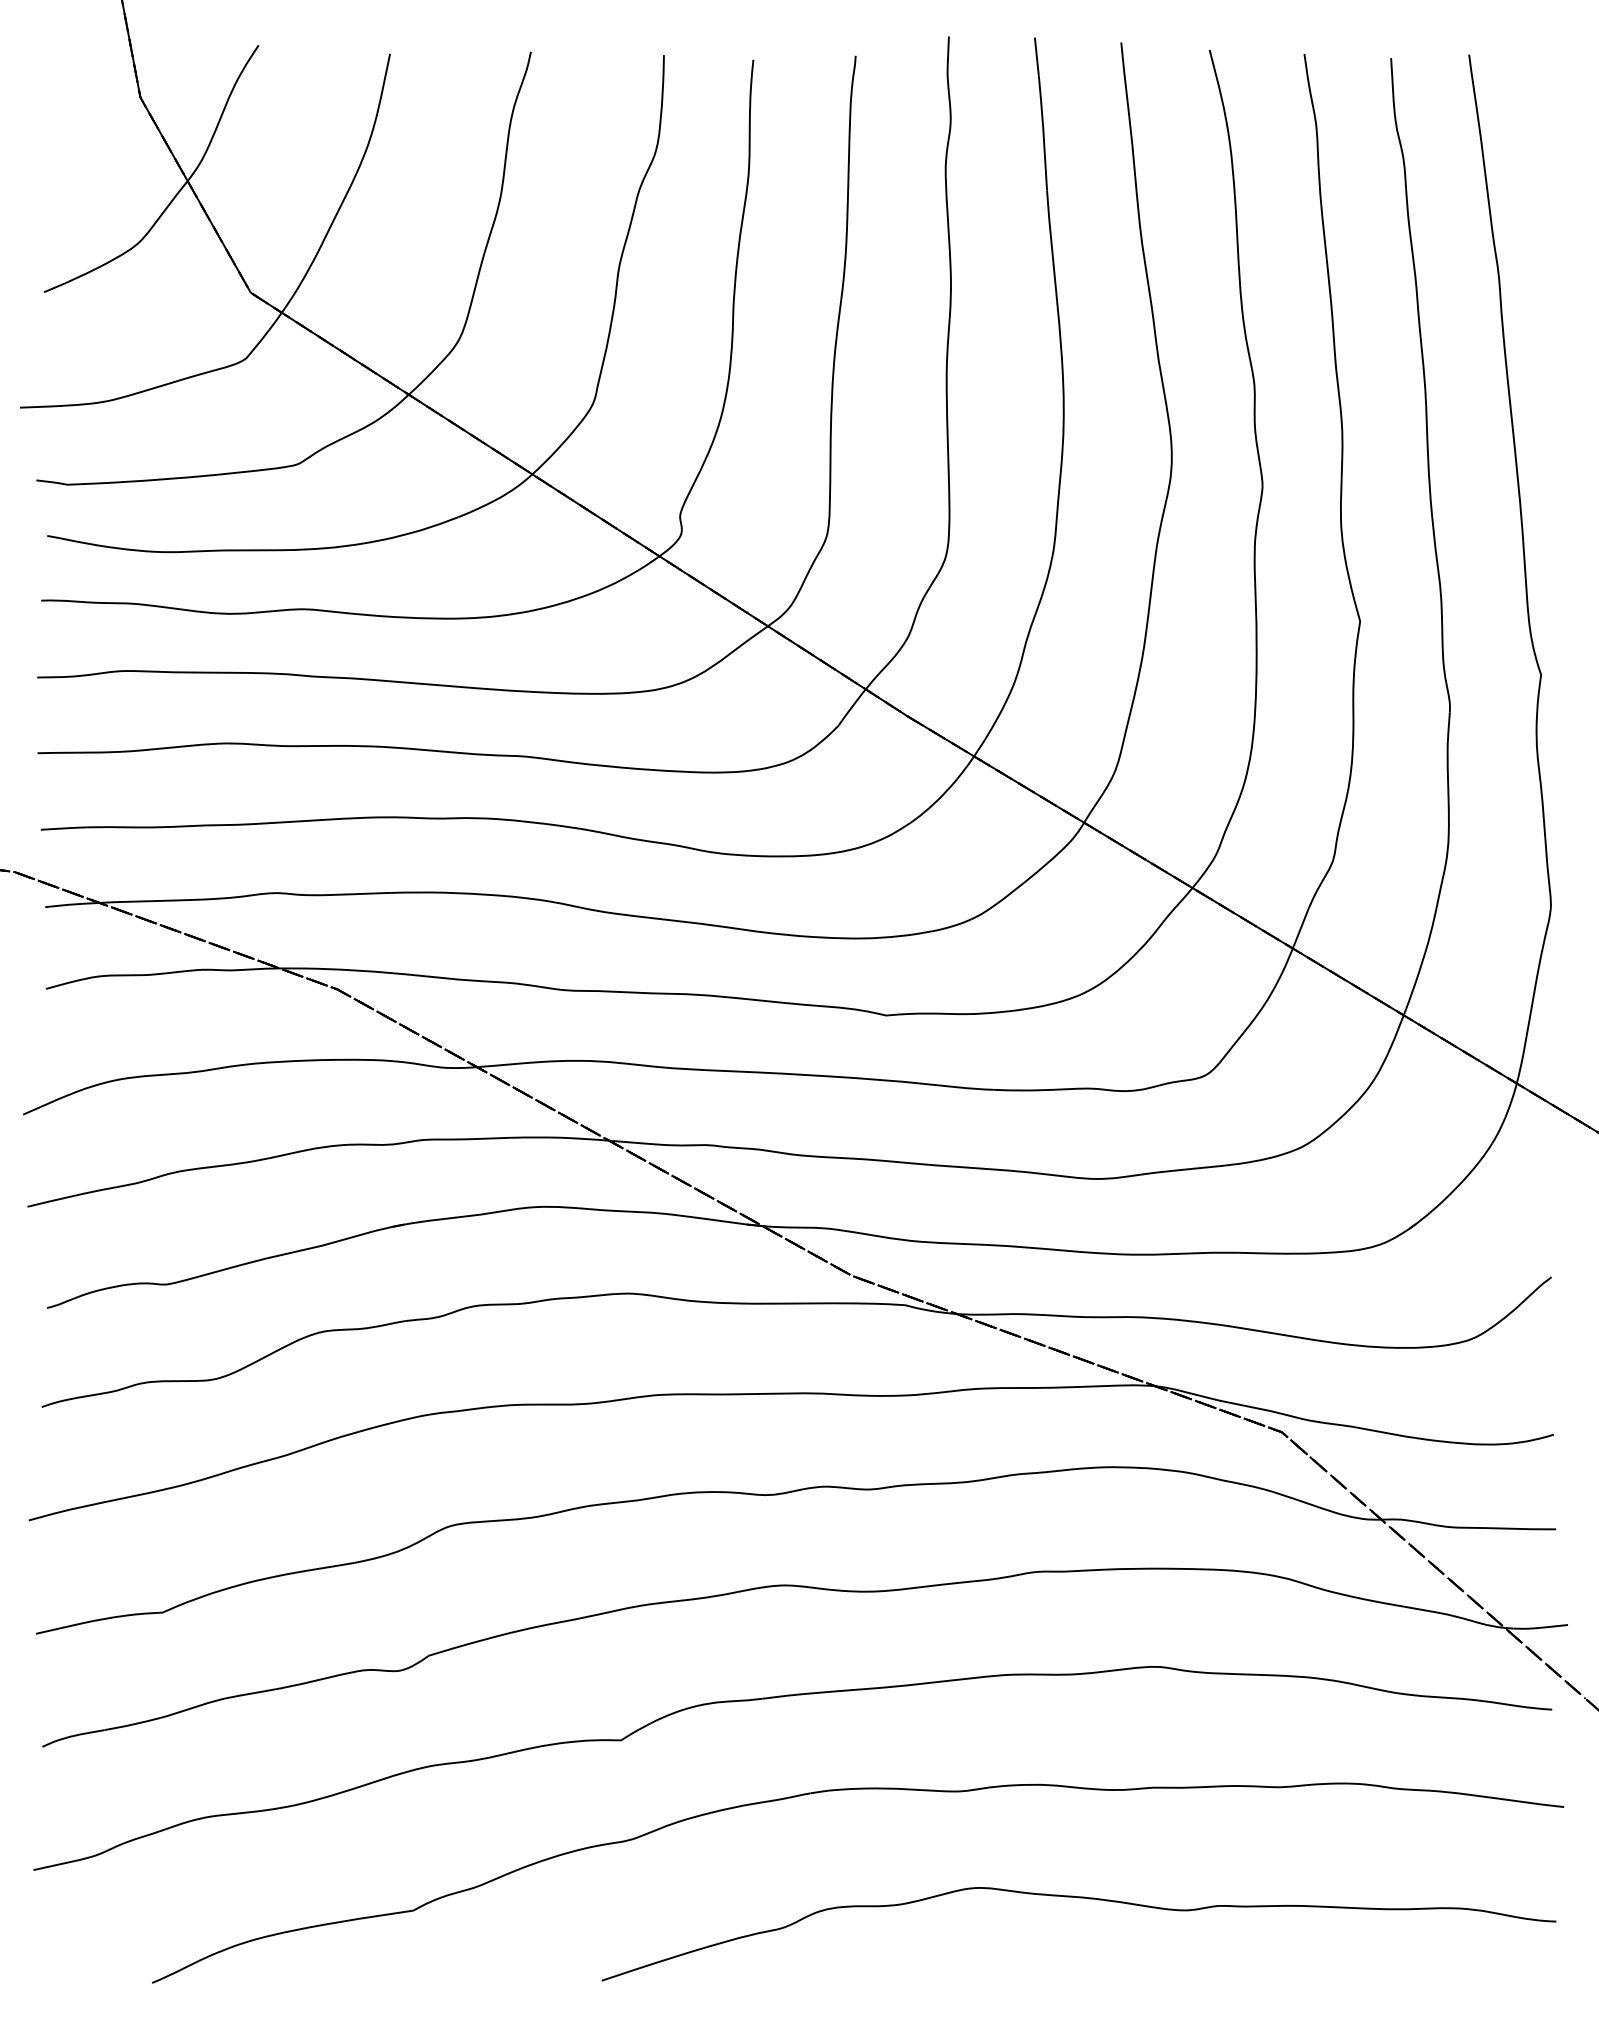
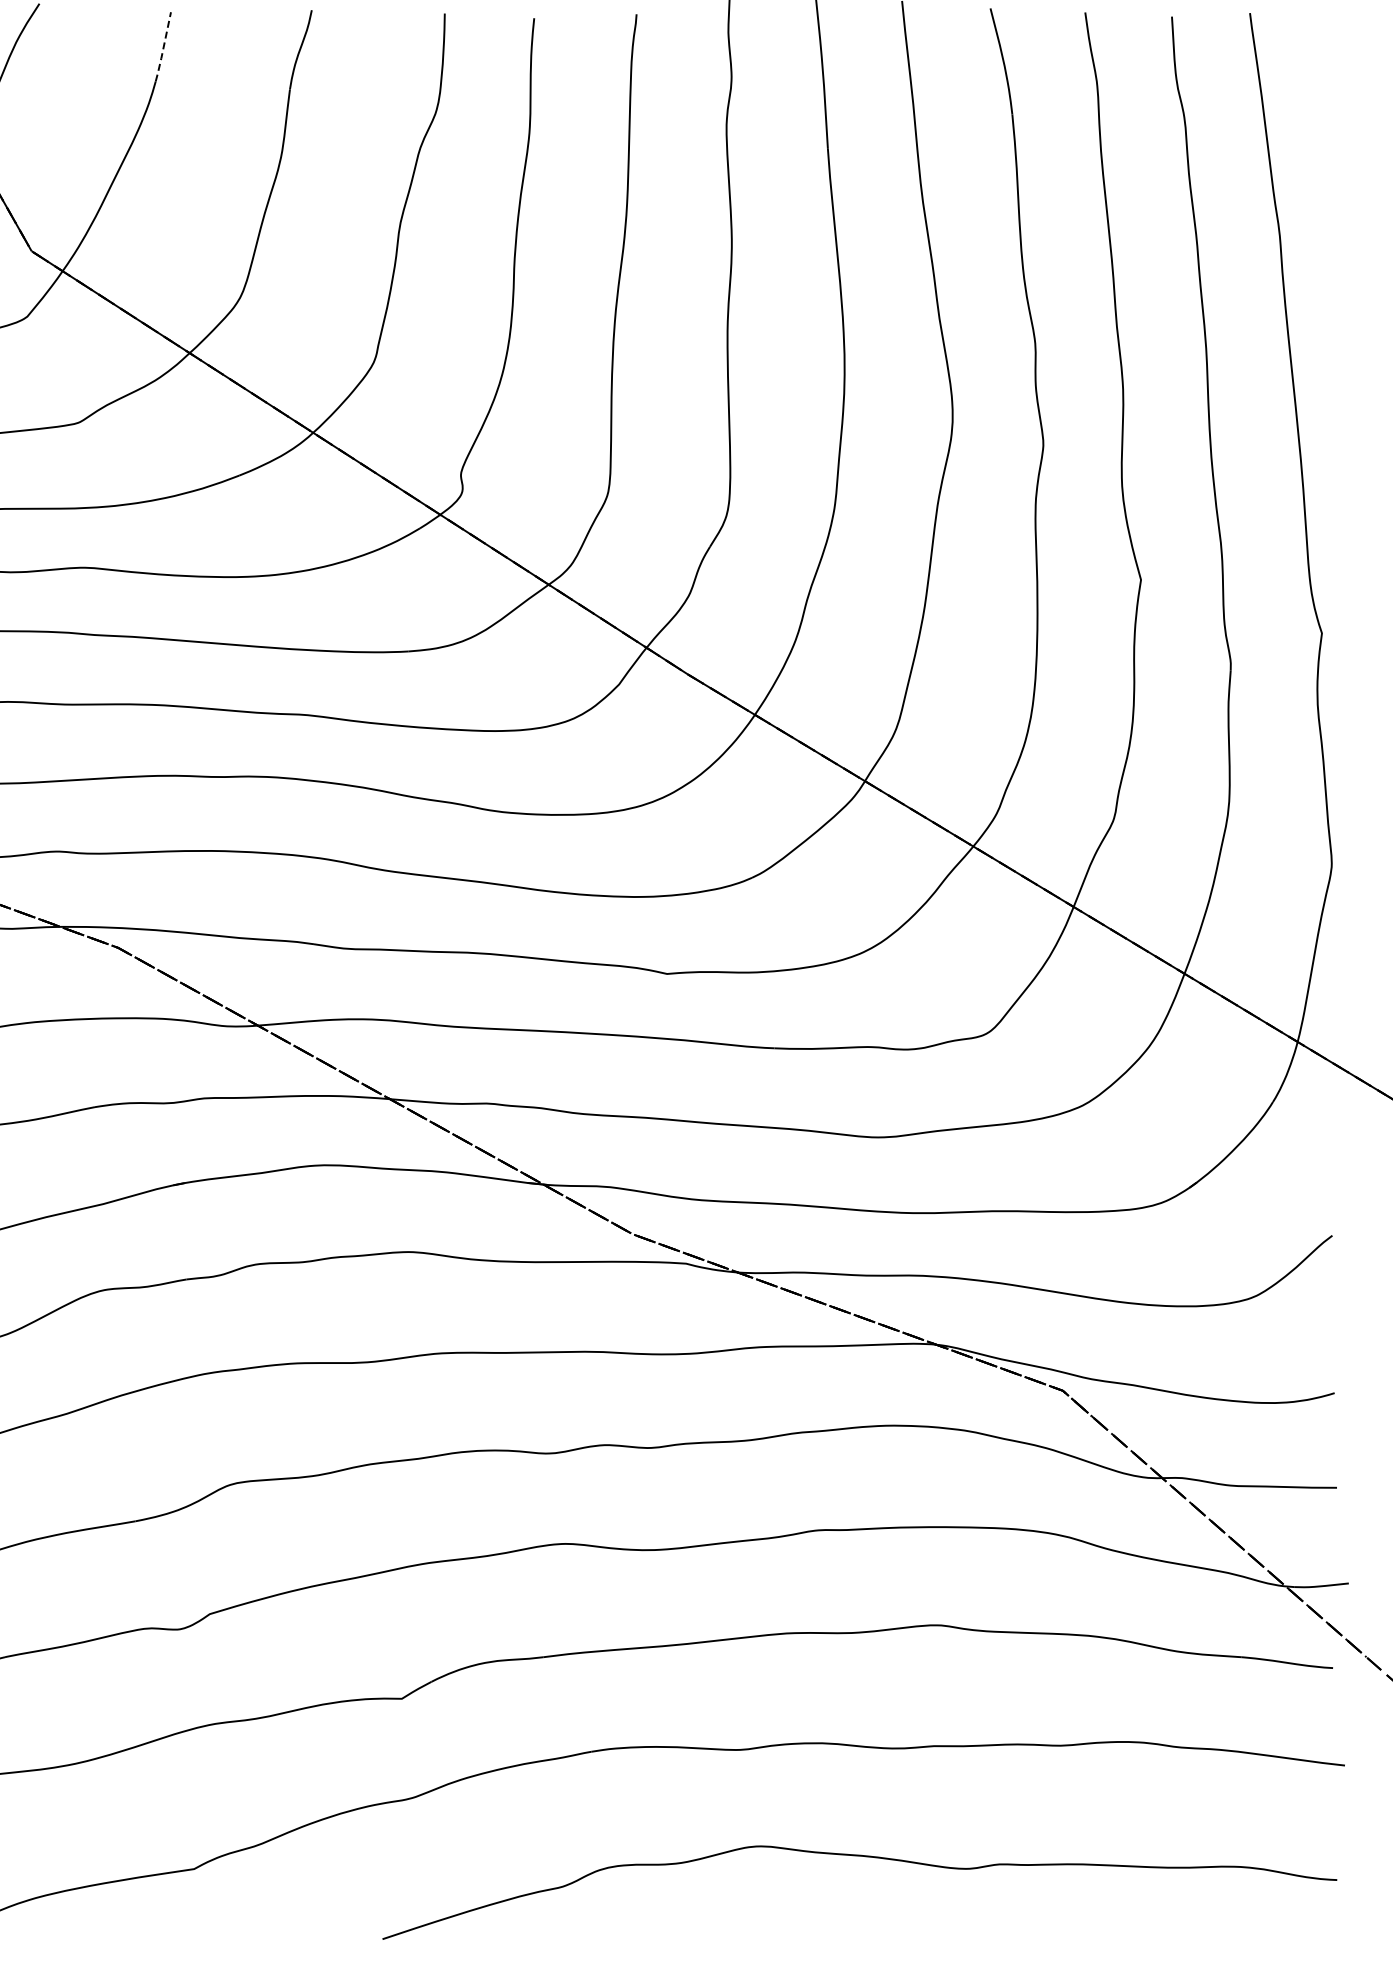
line: (382, 88) -> (163, 46), solid -> dashed

